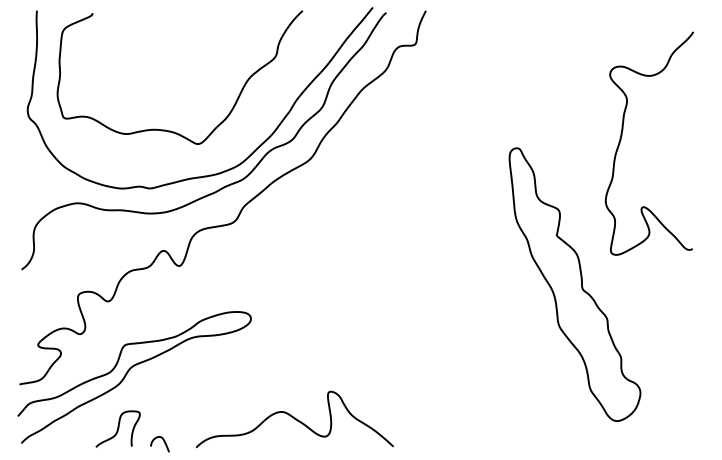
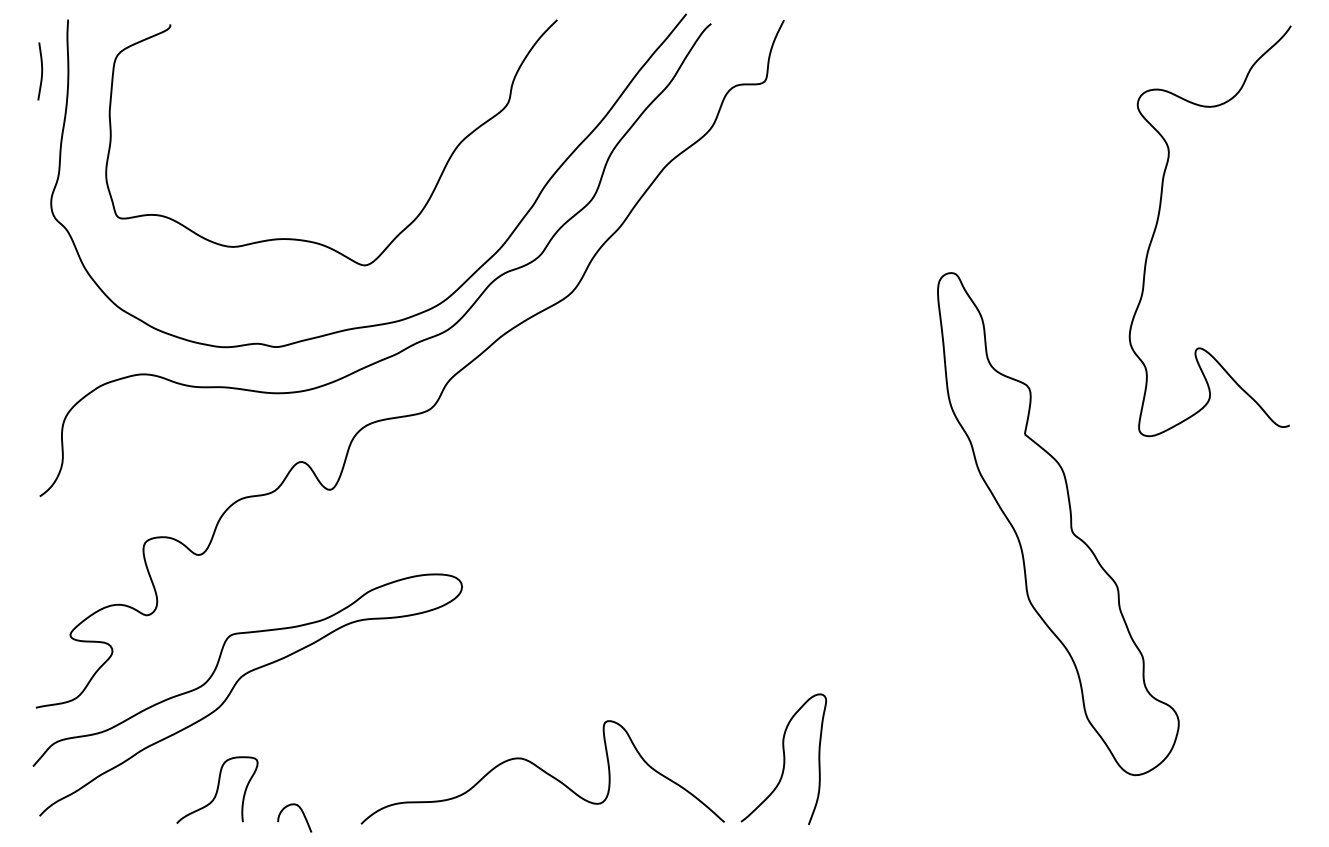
line: (22, 38) -> (41, 71), added
curve: (621, 140) -> (1158, 225), moved
curve: (425, 412) -> (783, 759), added

